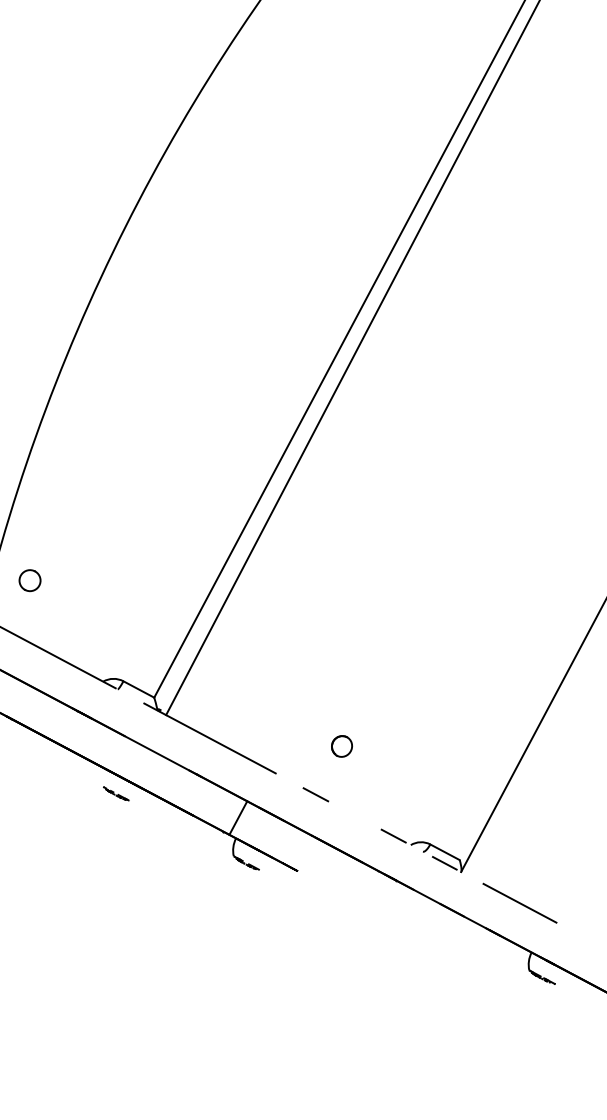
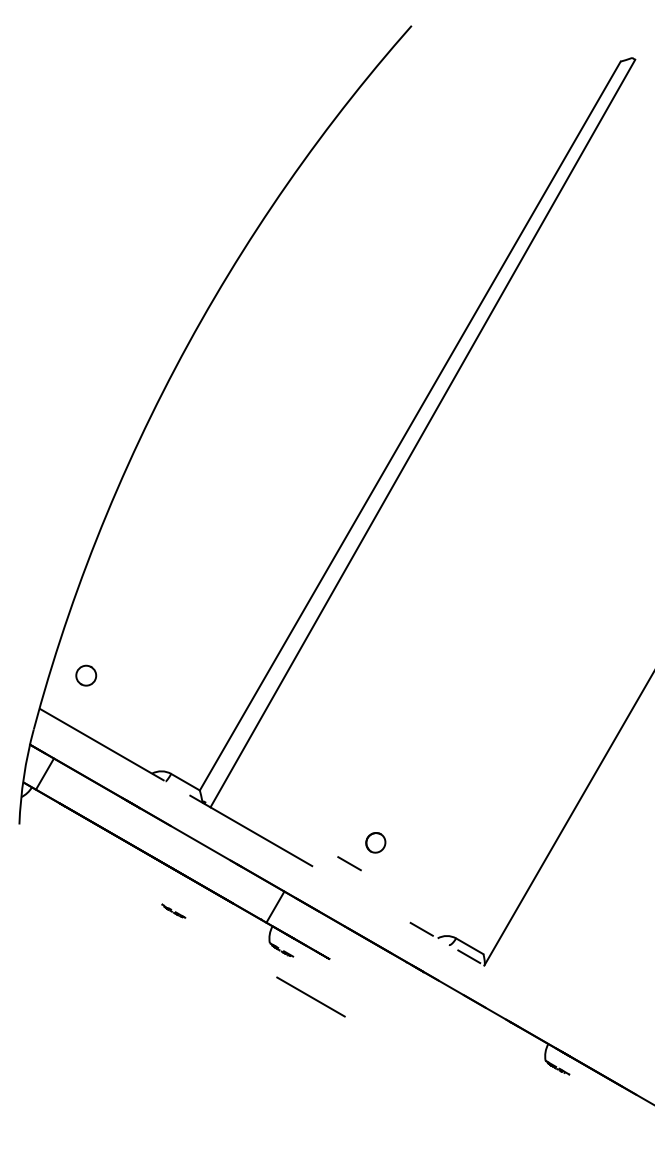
line: (116, 794) -> (173, 911), moved
line: (315, 794) -> (349, 863), moved
line: (519, 902) -> (310, 996), moved

